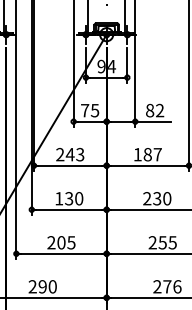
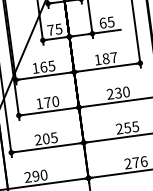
text: (155, 110) -> (107, 22), 82 -> 65
text: (70, 154) -> (43, 67), 243 -> 165
text: (69, 198) -> (47, 102), 130 -> 170

